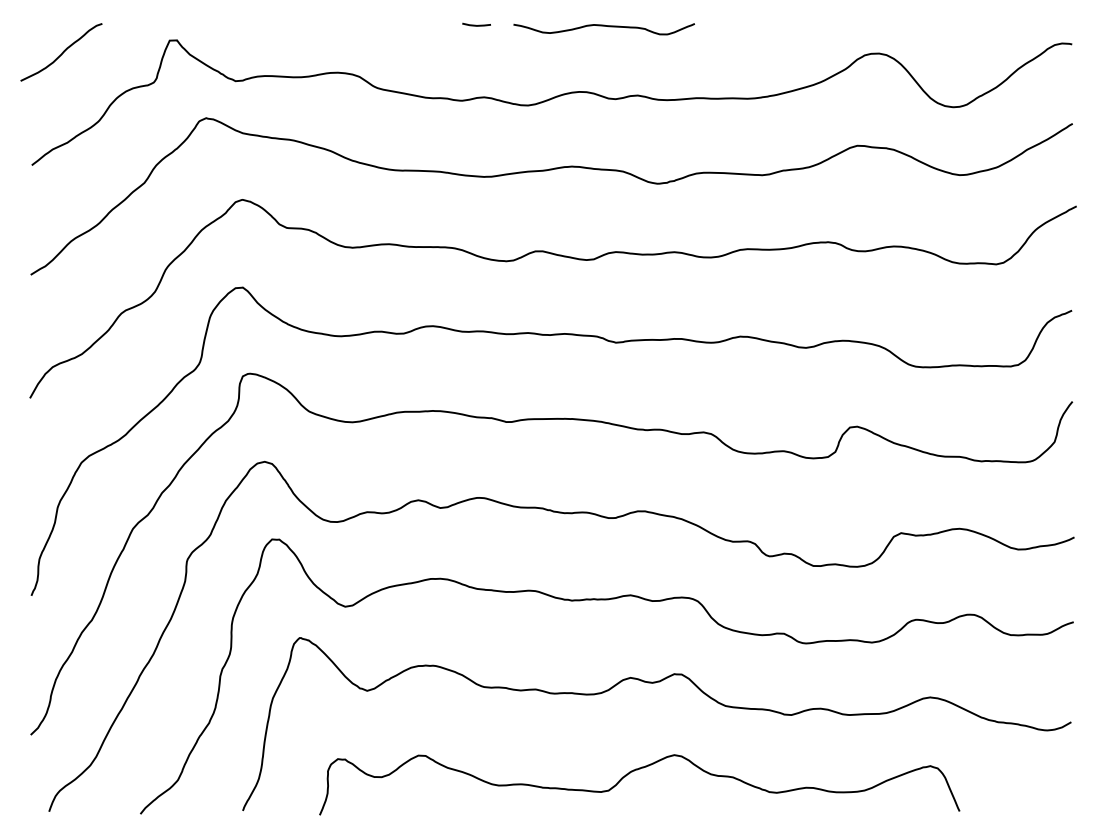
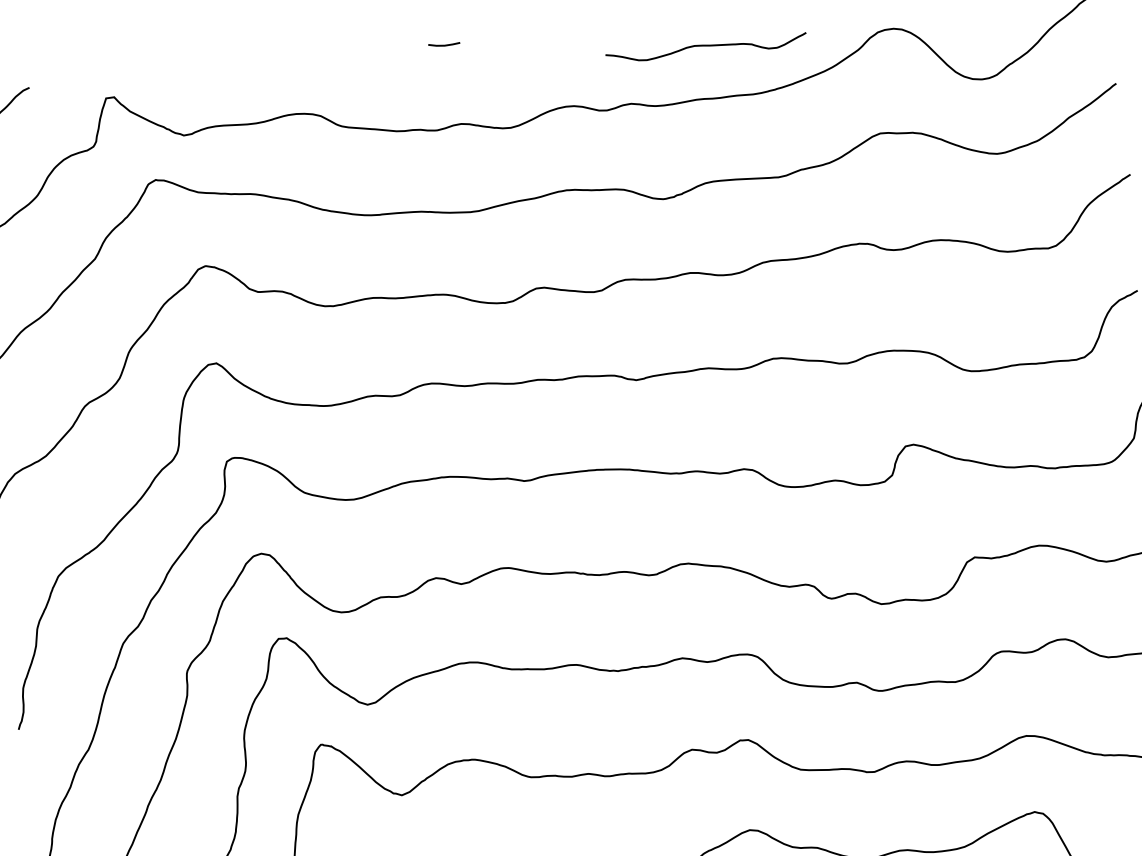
curve: (603, 26) -> (705, 46), moved

